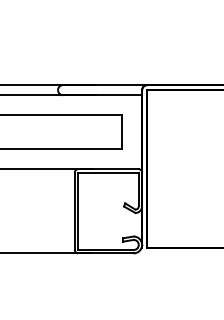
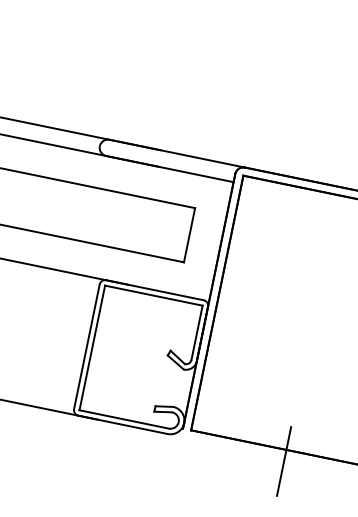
line: (206, 255) -> (284, 461), added

